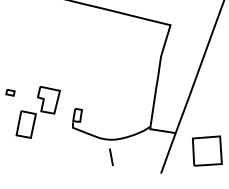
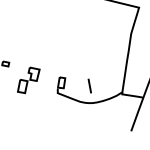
part: (37, 112) -> (28, 80), size x0.6
line: (111, 156) -> (89, 85), moved

